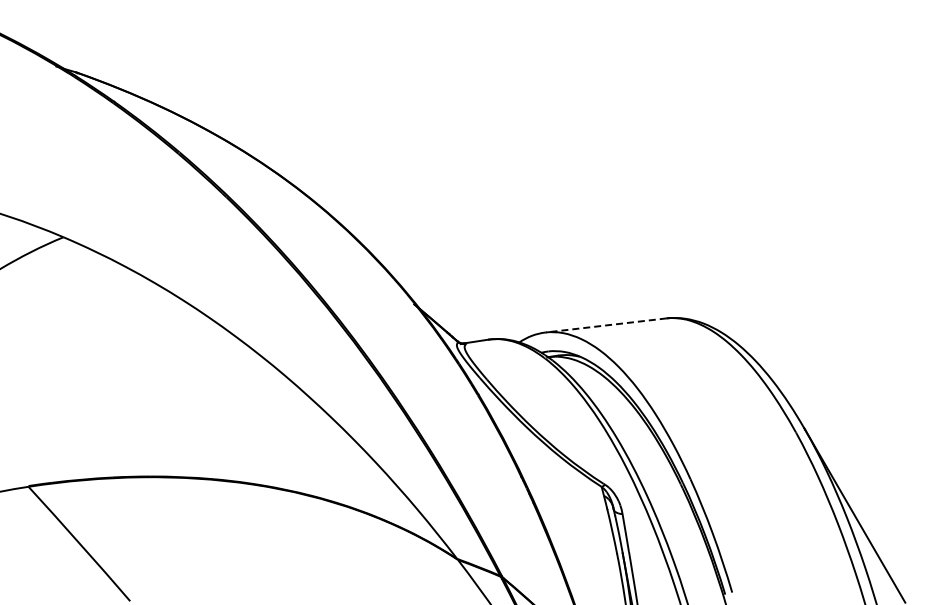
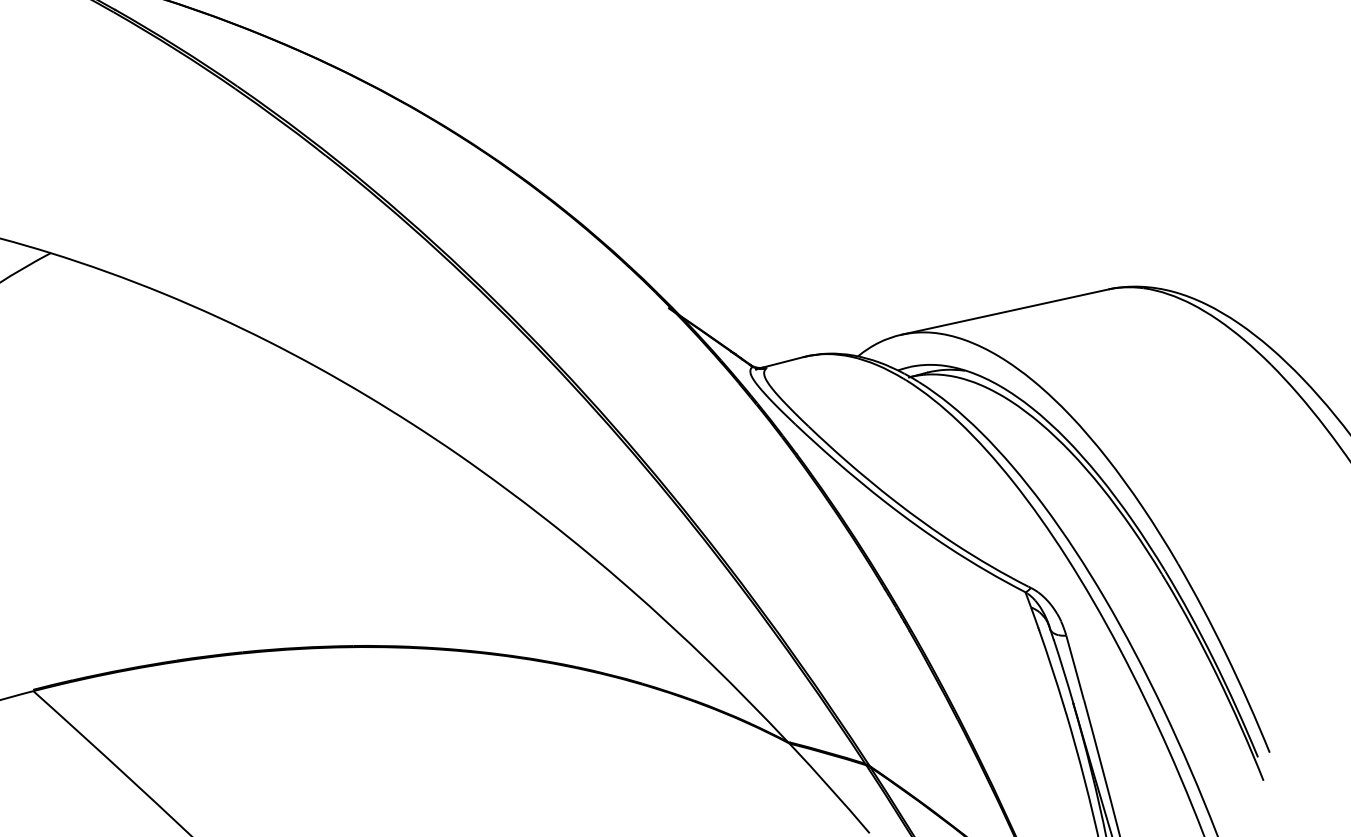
line: (606, 325) -> (1005, 312), dashed -> solid

